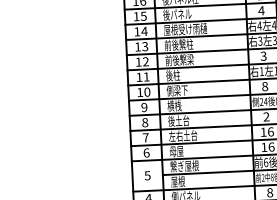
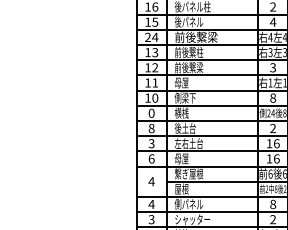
text: (184, 28) -> (195, 36), 屋根受け雨樋 -> 前後繋梁
text: (136, 30) -> (147, 36), 14 -> 24
text: (172, 75) -> (181, 82), 後柱 -> 母屋
text: (144, 107) -> (151, 113), 9 -> 0
text: (145, 137) -> (151, 143), 7 -> 3
text: (147, 175) -> (151, 181), 5 -> 4

